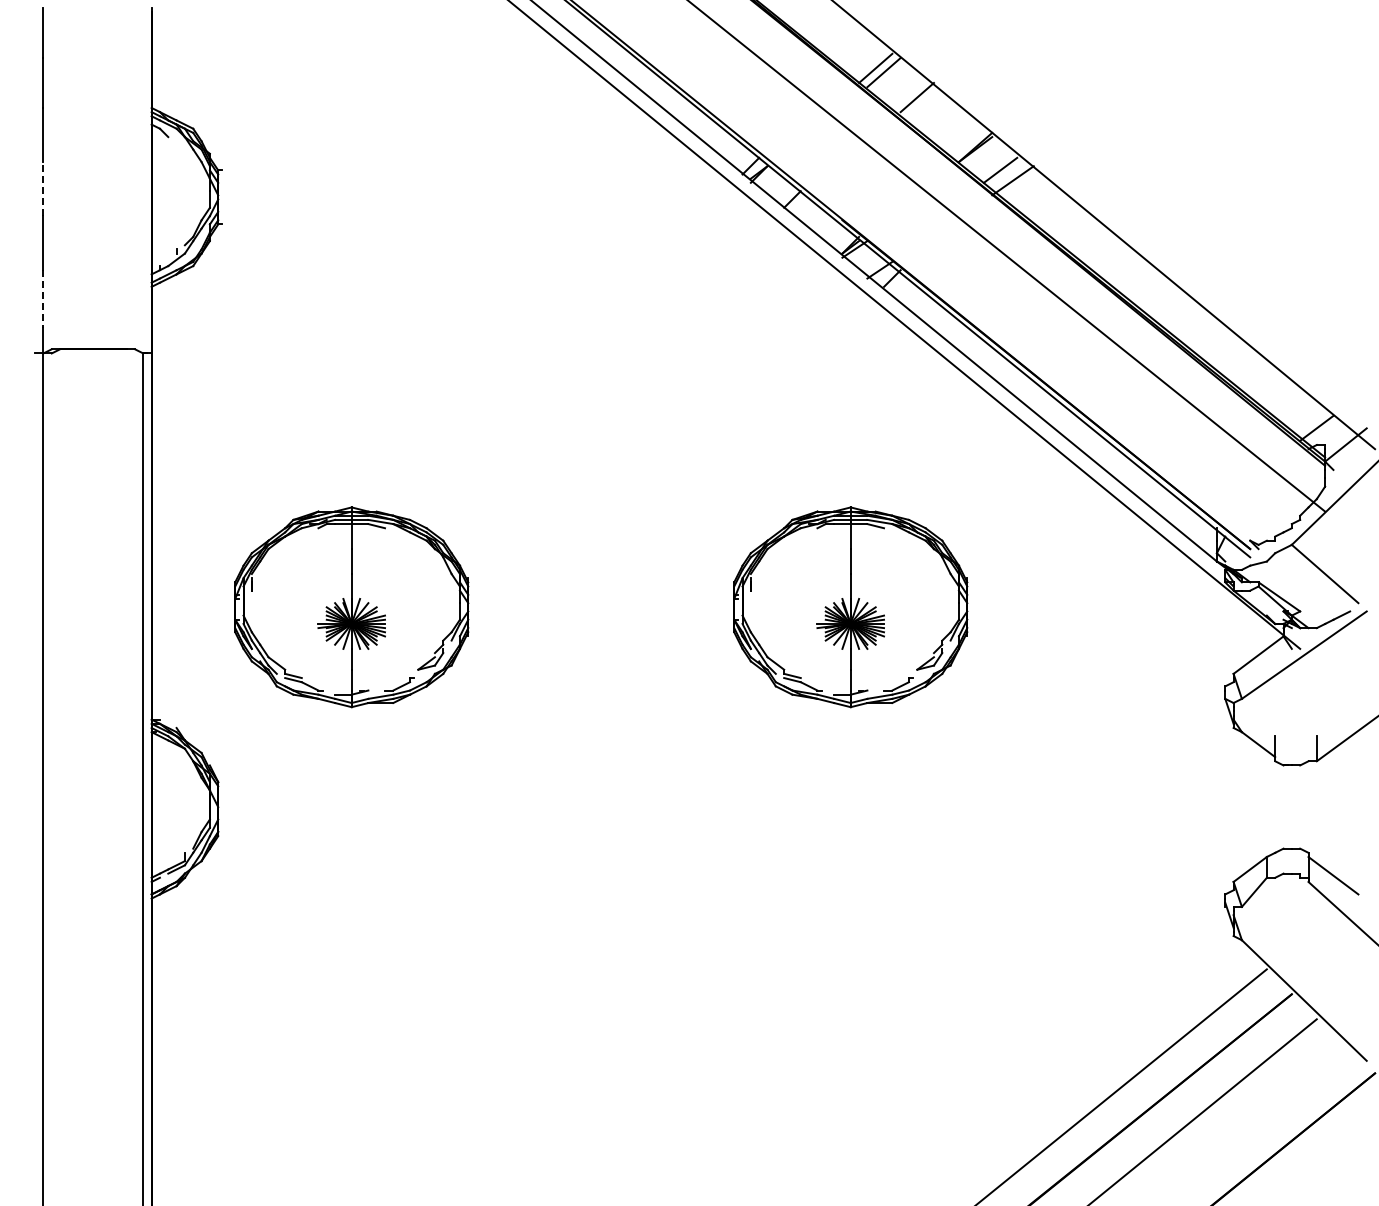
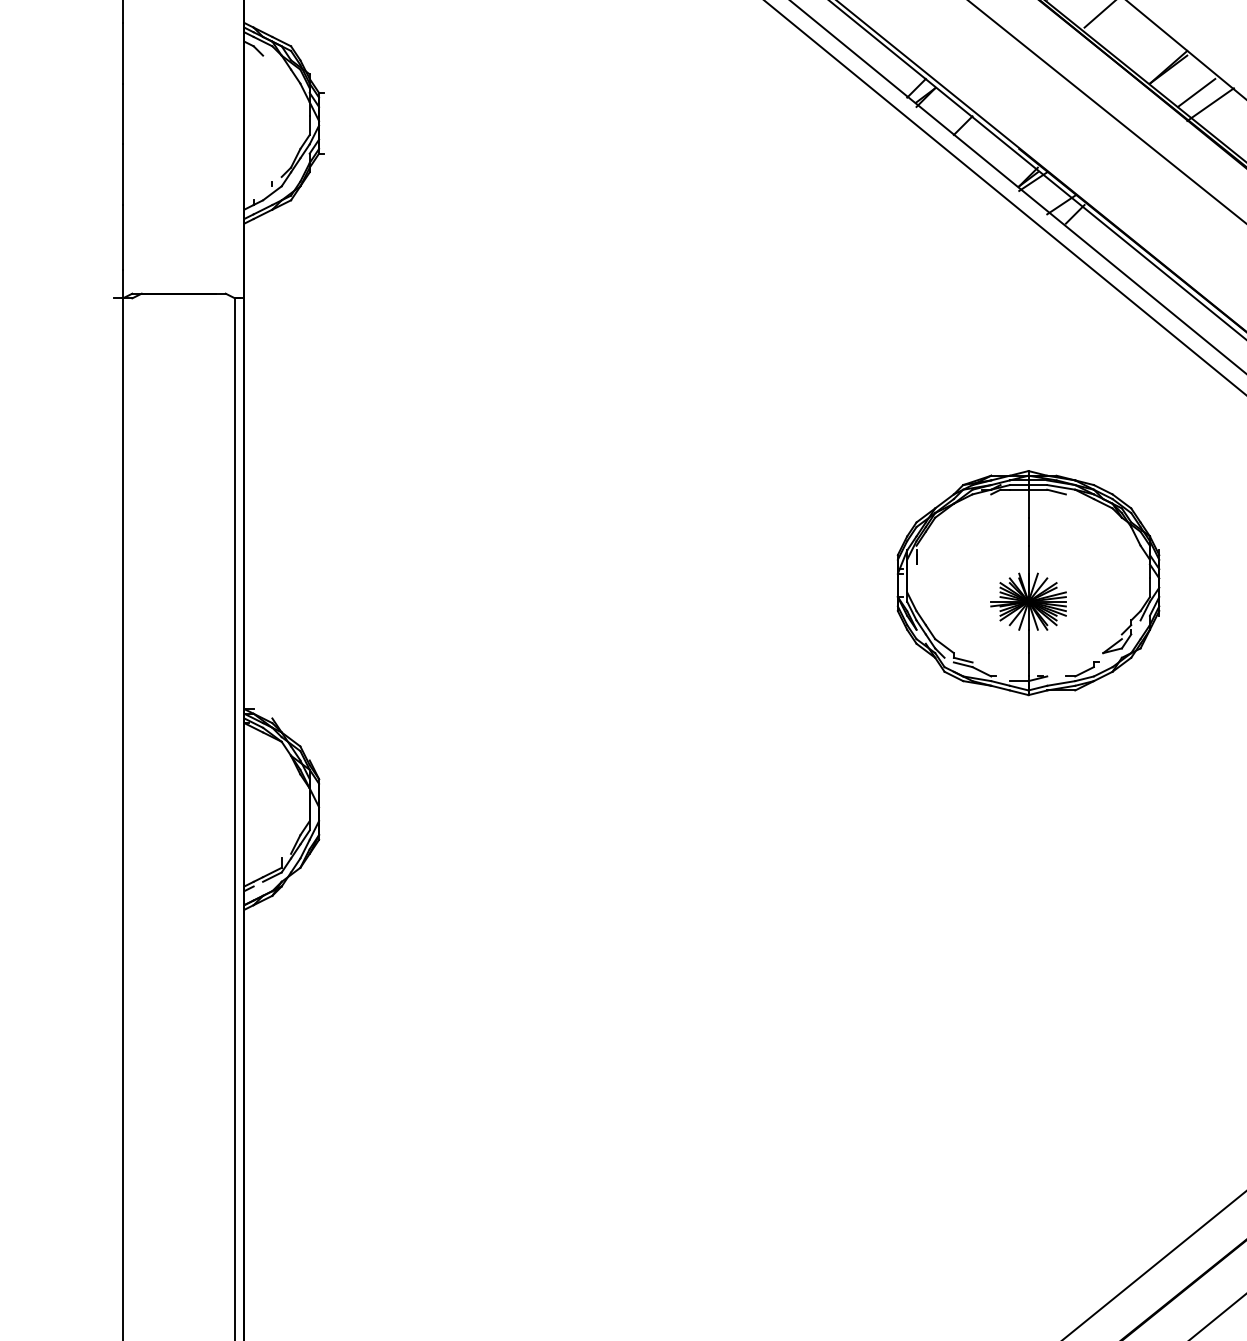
line: (43, 188) -> (123, 113), dashed -> solid
line: (43, 299) -> (123, 237), dashed -> solid
part: (351, 607) -> (468, 583), removed

